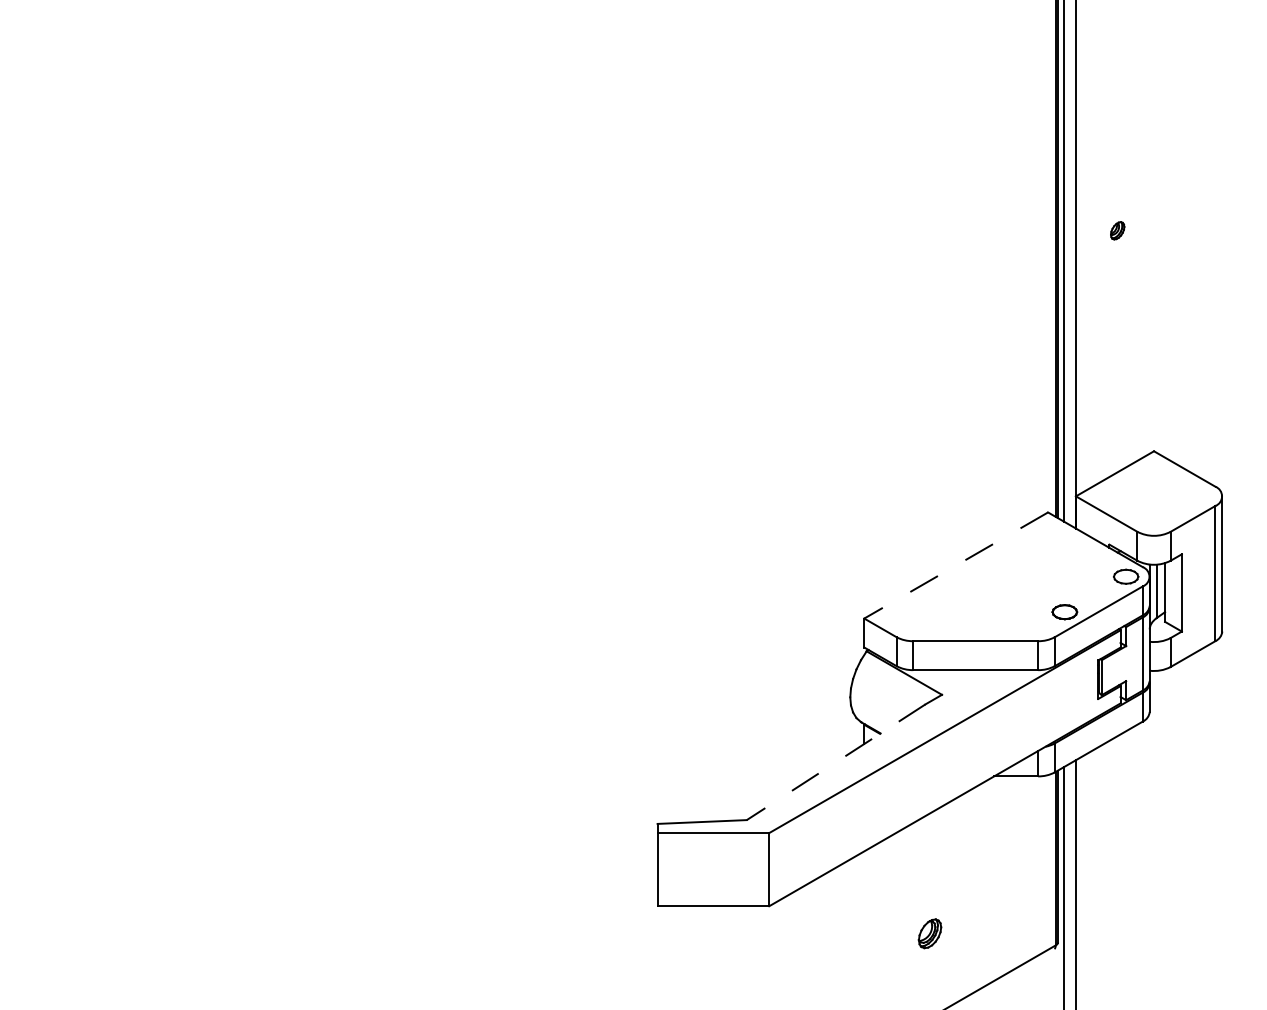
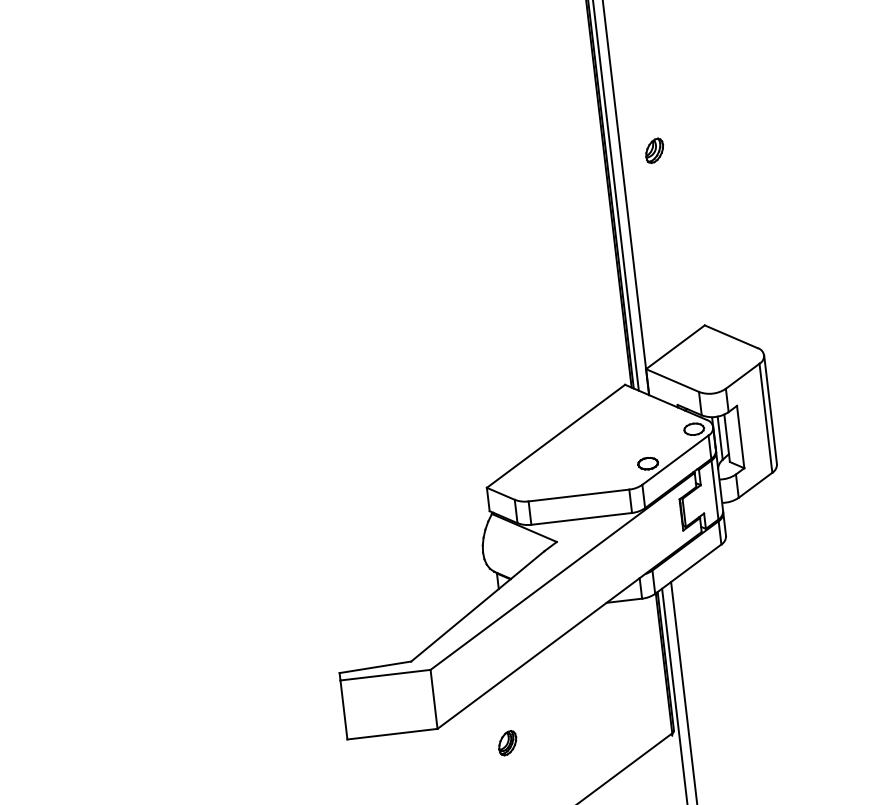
part: (1117, 230) -> (654, 150), size x1.67
line: (955, 565) -> (555, 436), dashed -> solid
line: (835, 762) -> (477, 606), dashed -> solid
part: (929, 933) -> (507, 743), moved

